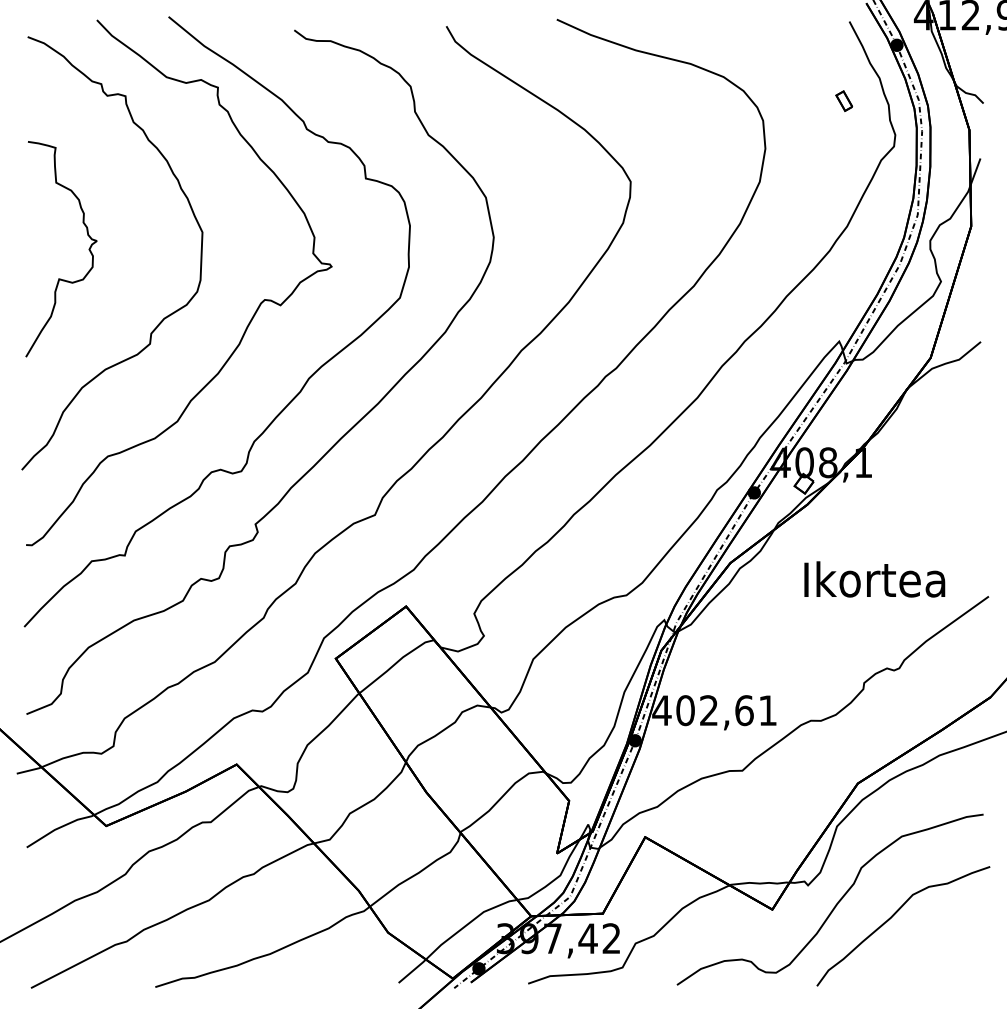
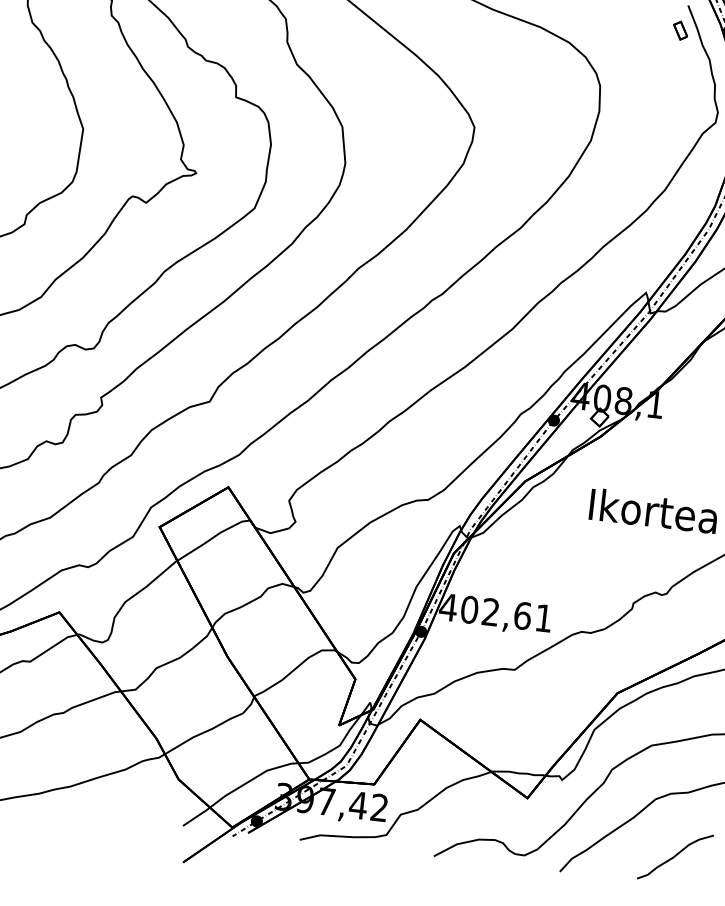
part: (844, 100) -> (680, 30), moved
curve: (941, 955) -> (675, 856), added

